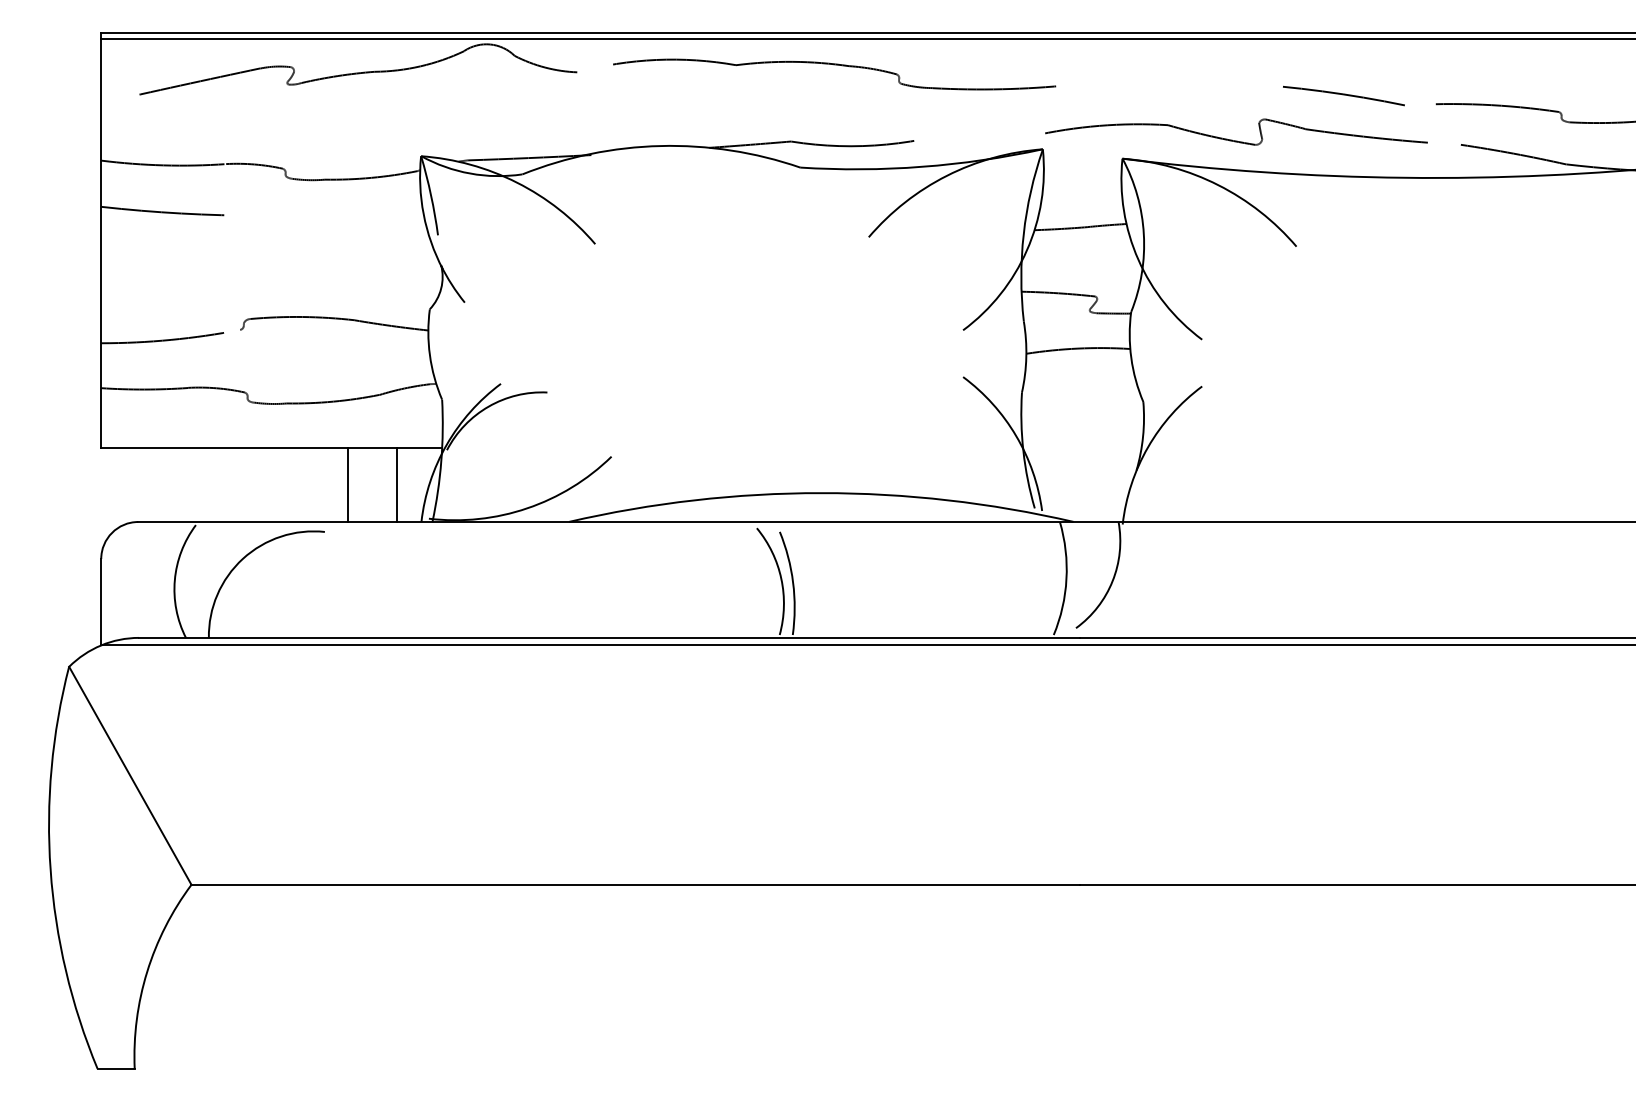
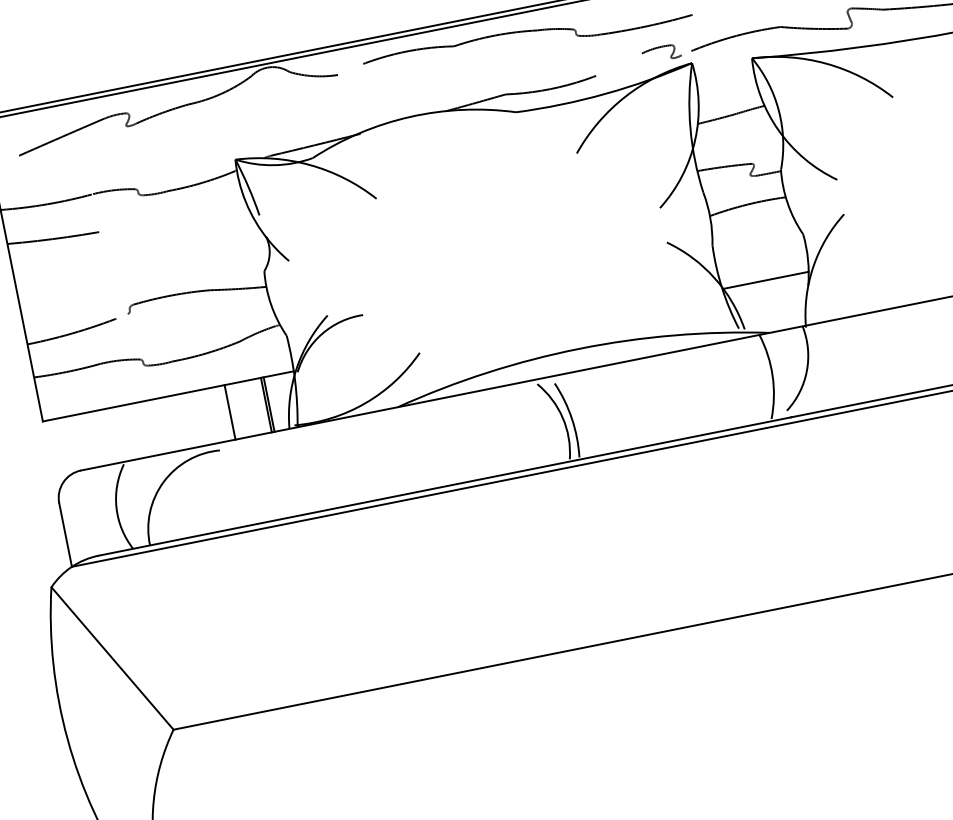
part: (1002, 121) -> (658, 48), added
line: (1082, 452) -> (765, 280), added
line: (401, 484) -> (269, 404), added

